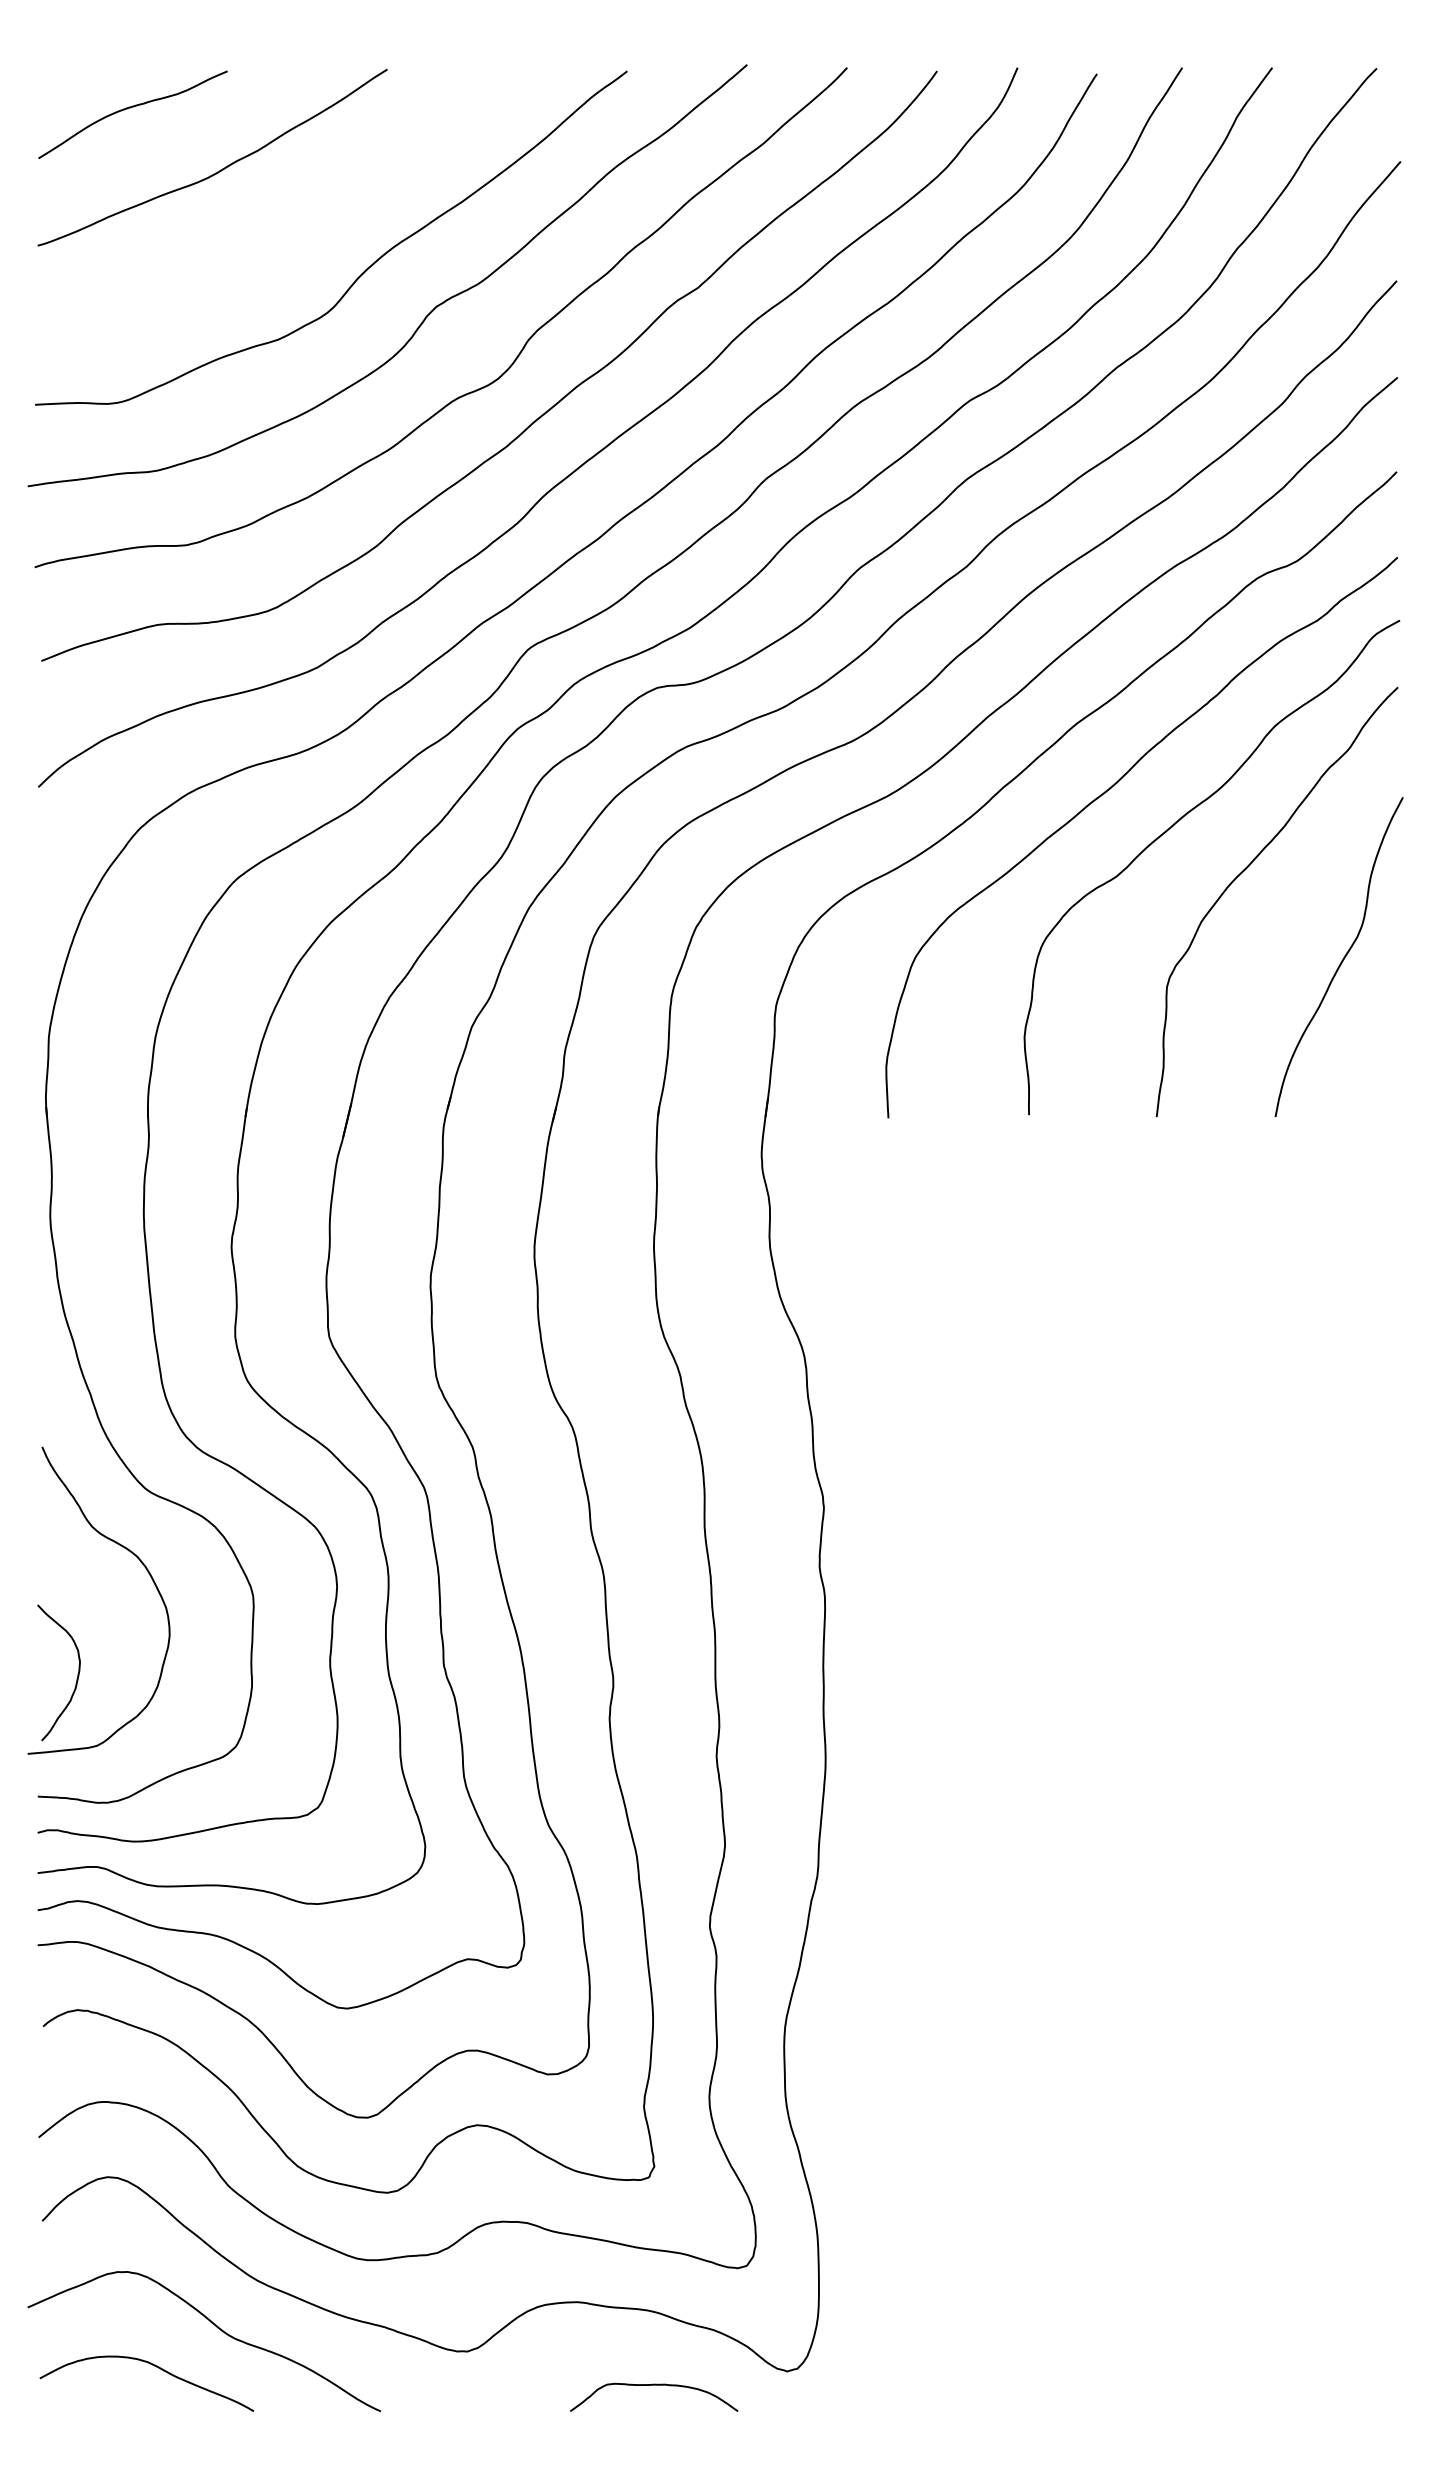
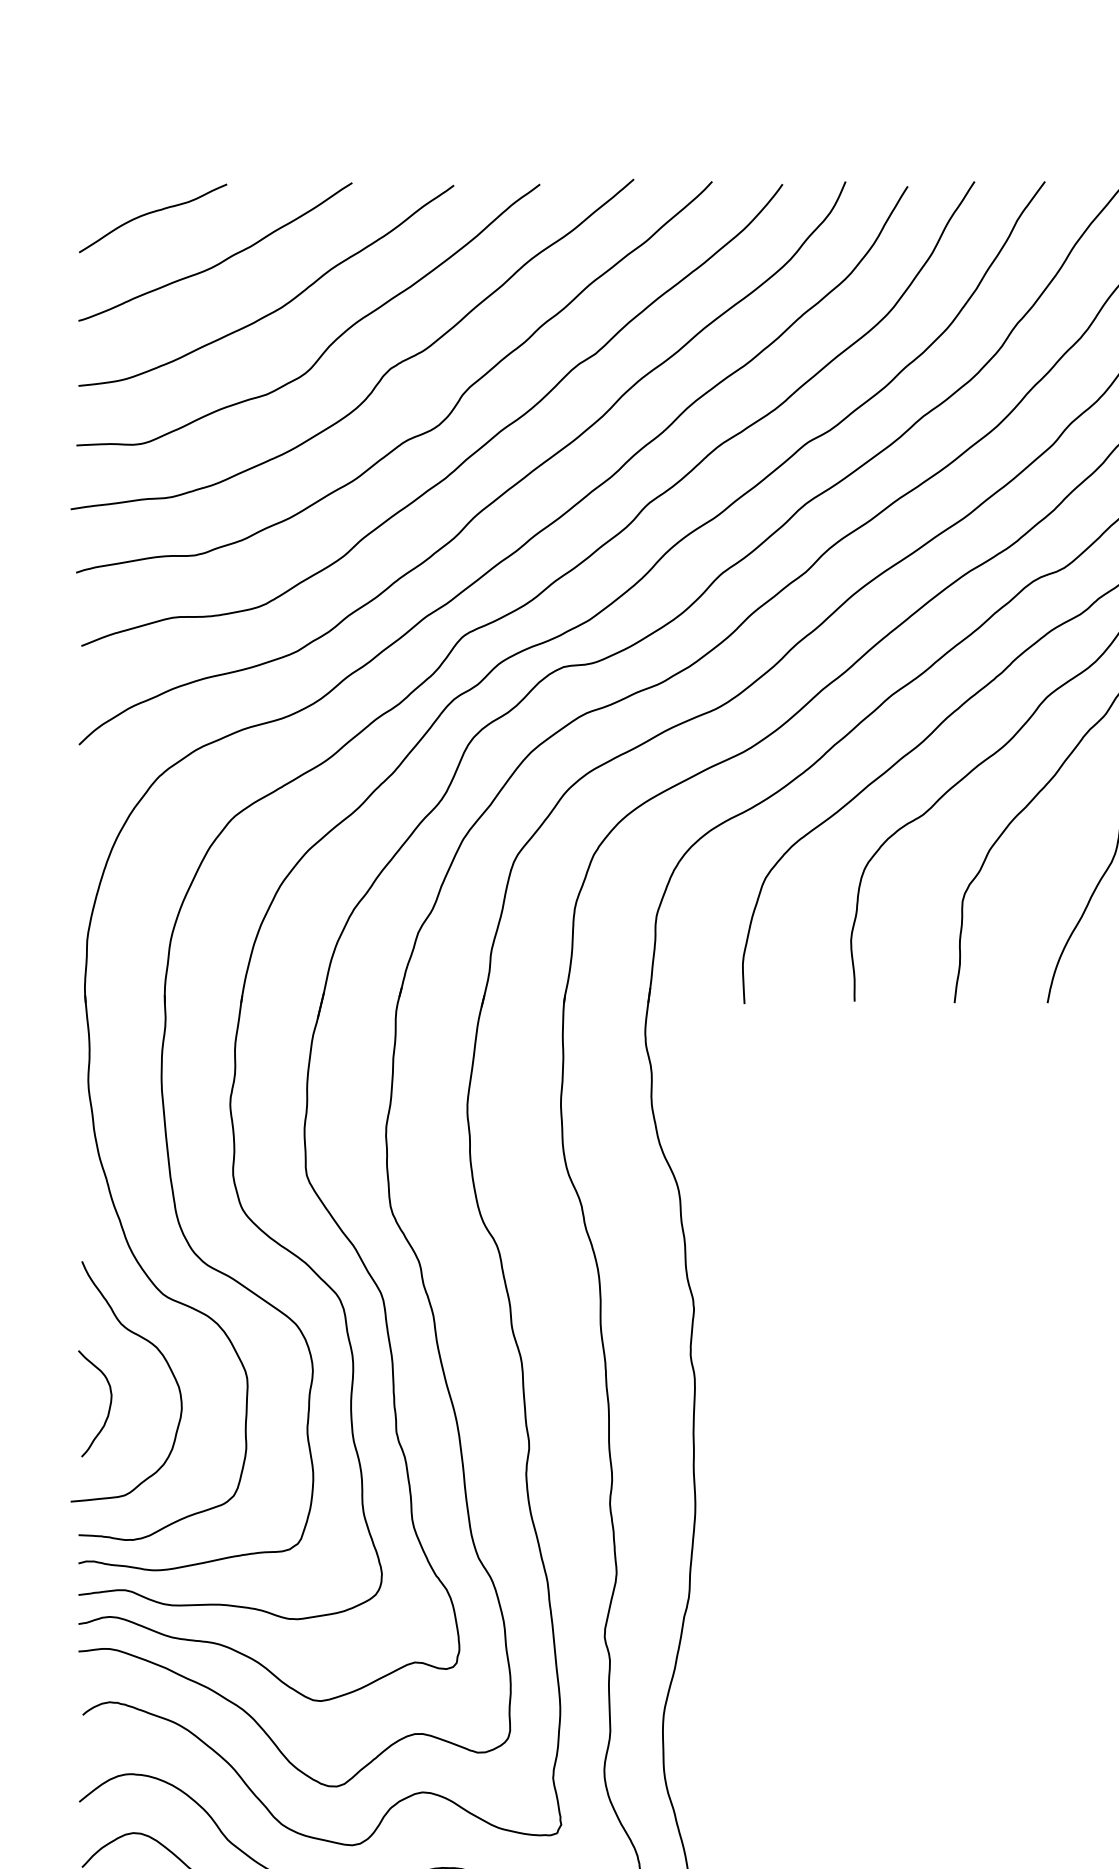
curve: (291, 230) -> (277, 309), added
curve: (76, 1678) -> (108, 1408), moved

